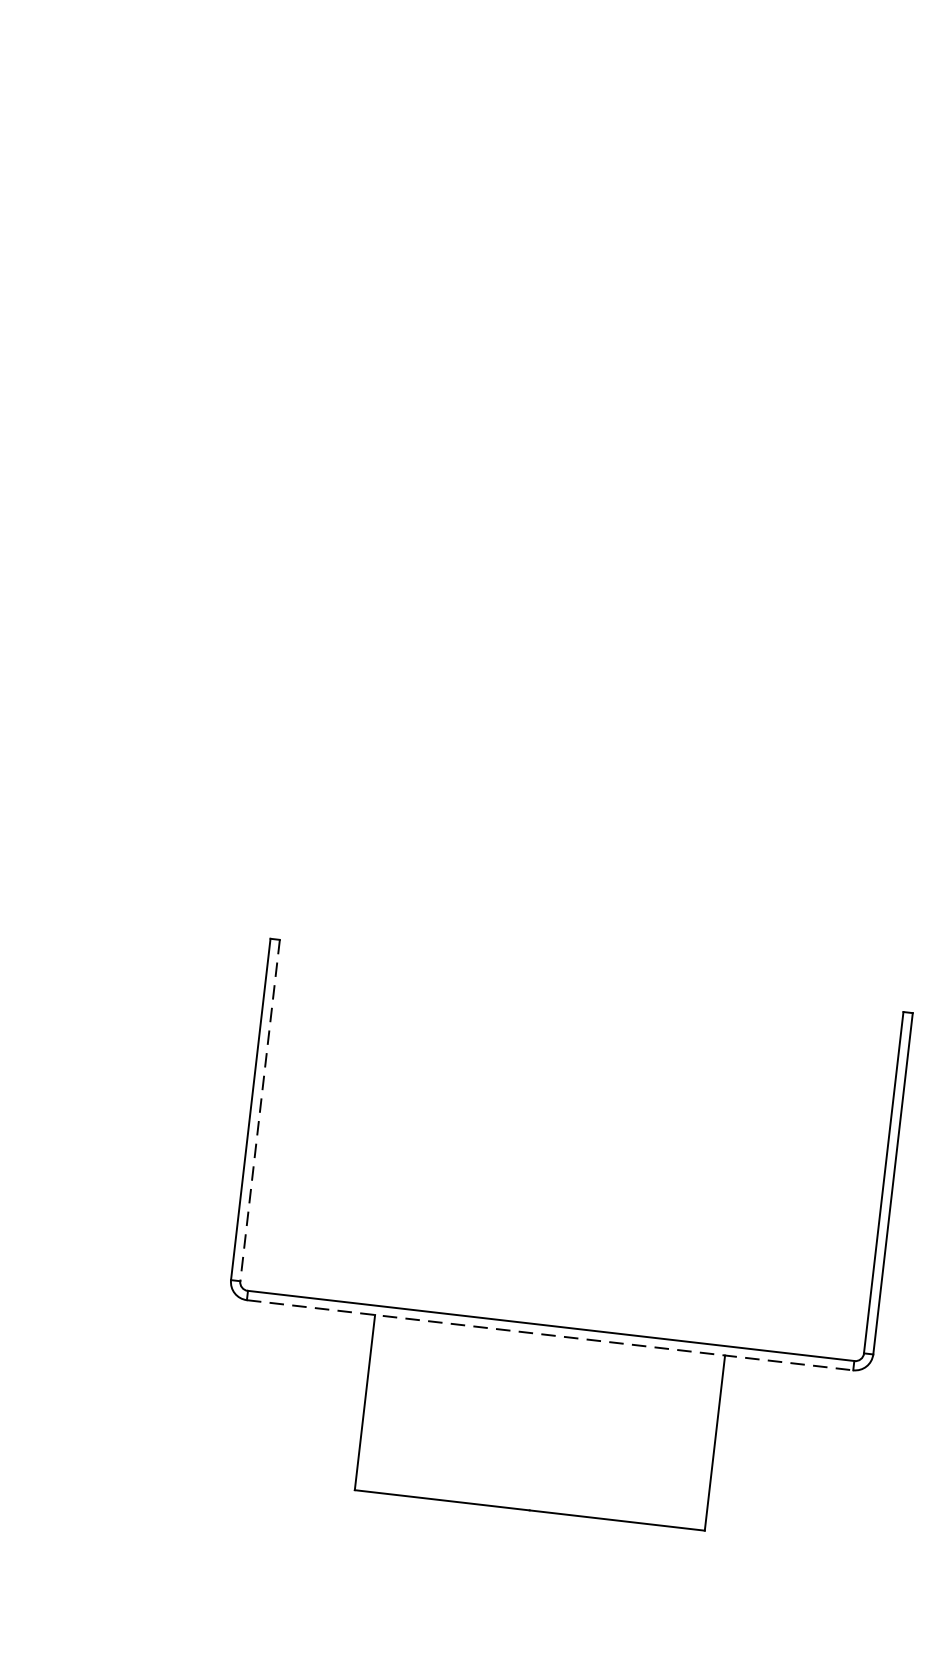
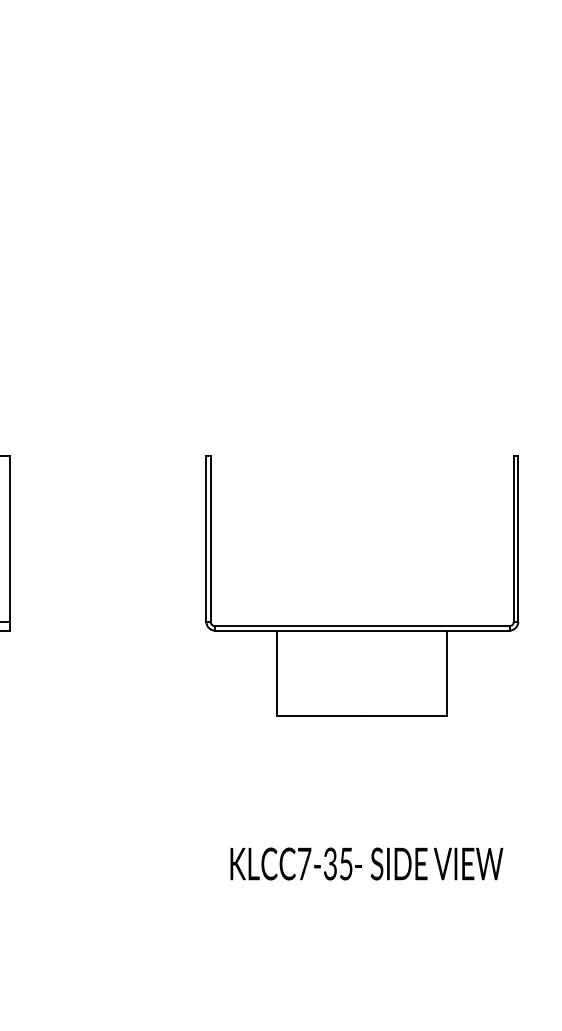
line: (259, 1111) -> (210, 539), dashed -> solid
line: (550, 1335) -> (362, 630), dashed -> solid

